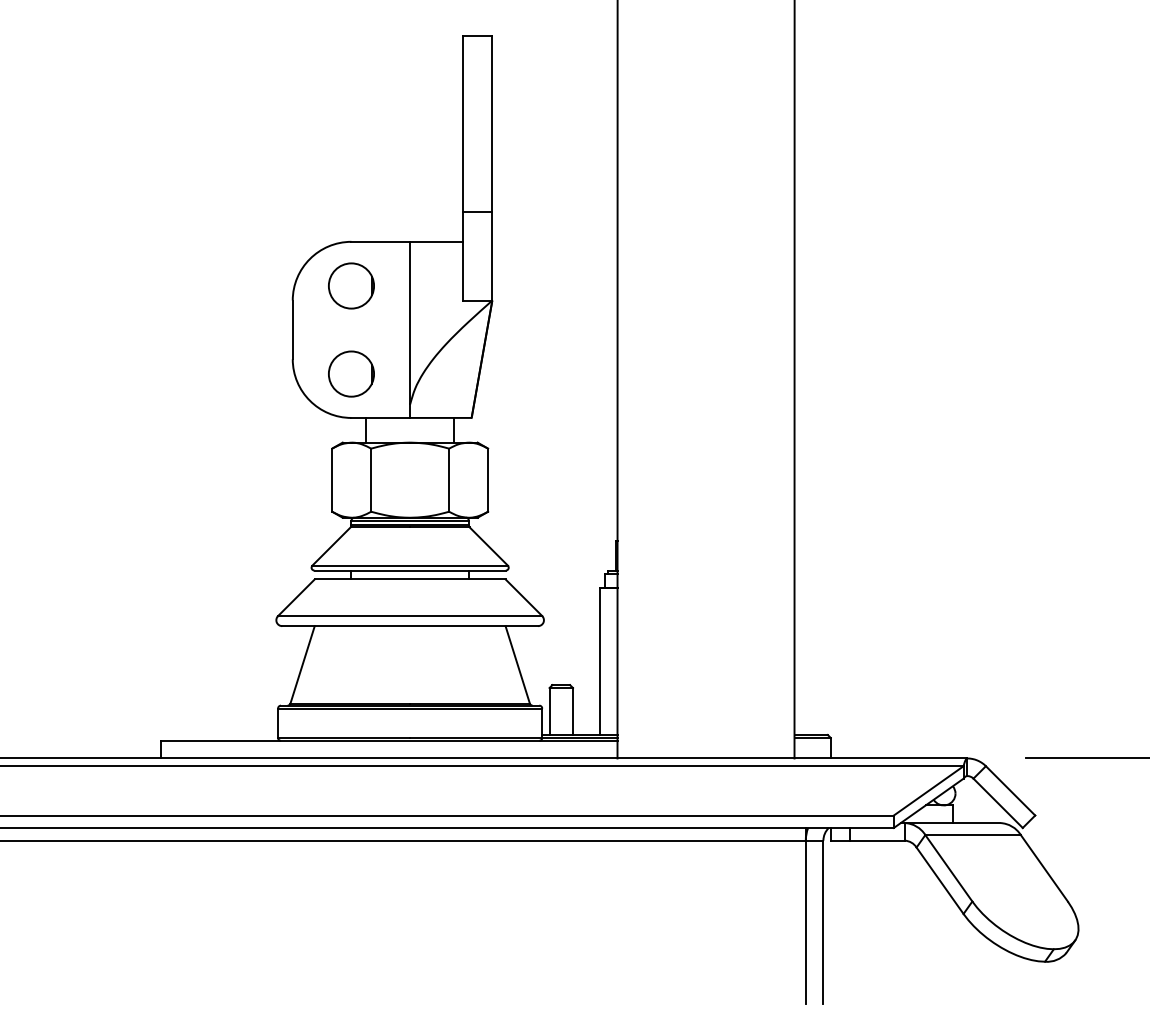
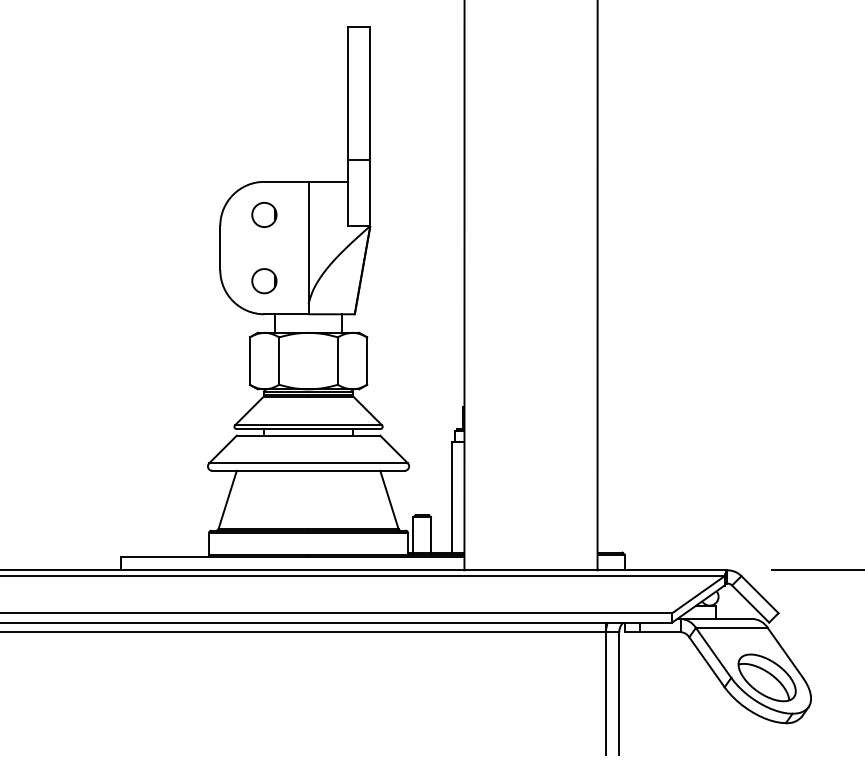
circle: (351, 285) -> (264, 214), size x0.71
circle: (351, 373) -> (264, 280), size x0.71
part: (1020, 901) -> (767, 677), added

